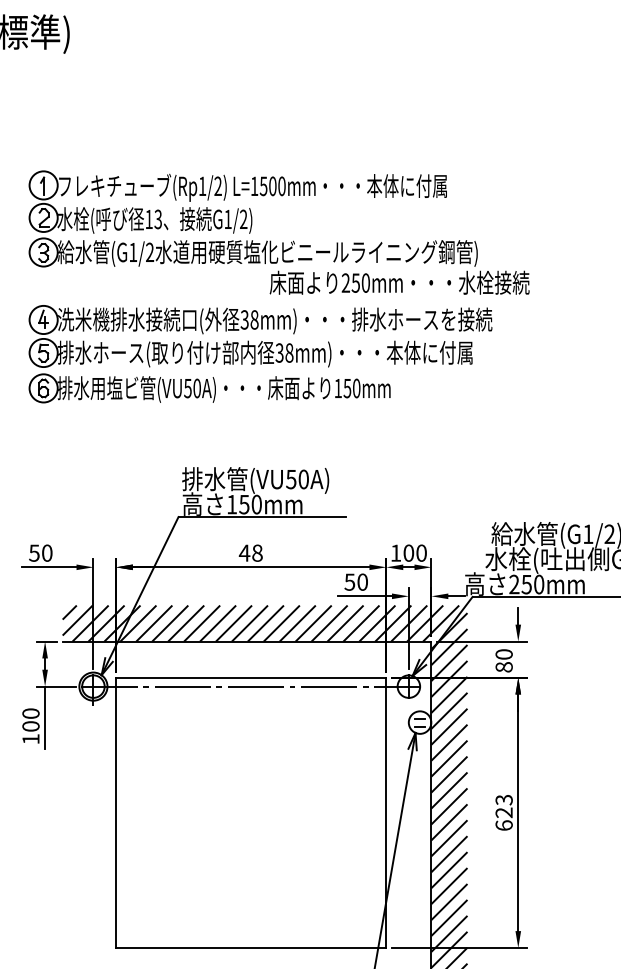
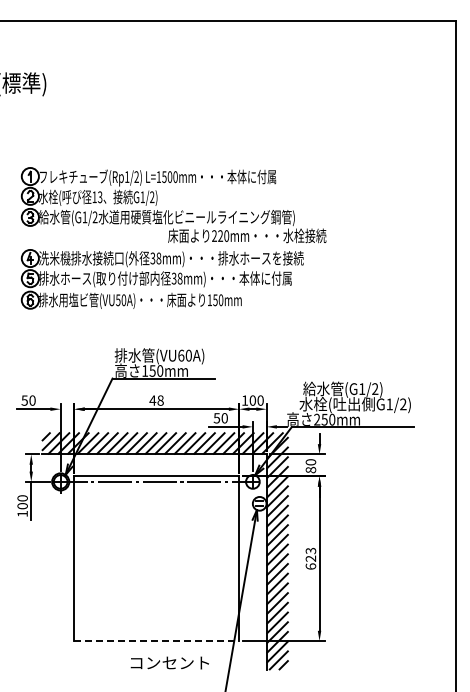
text: (355, 283) -> (220, 236), 250mm -> 220mm
text: (291, 479) -> (181, 355), (VU50A) -> (VU60A)
line: (252, 948) -> (157, 641), solid -> dashed

